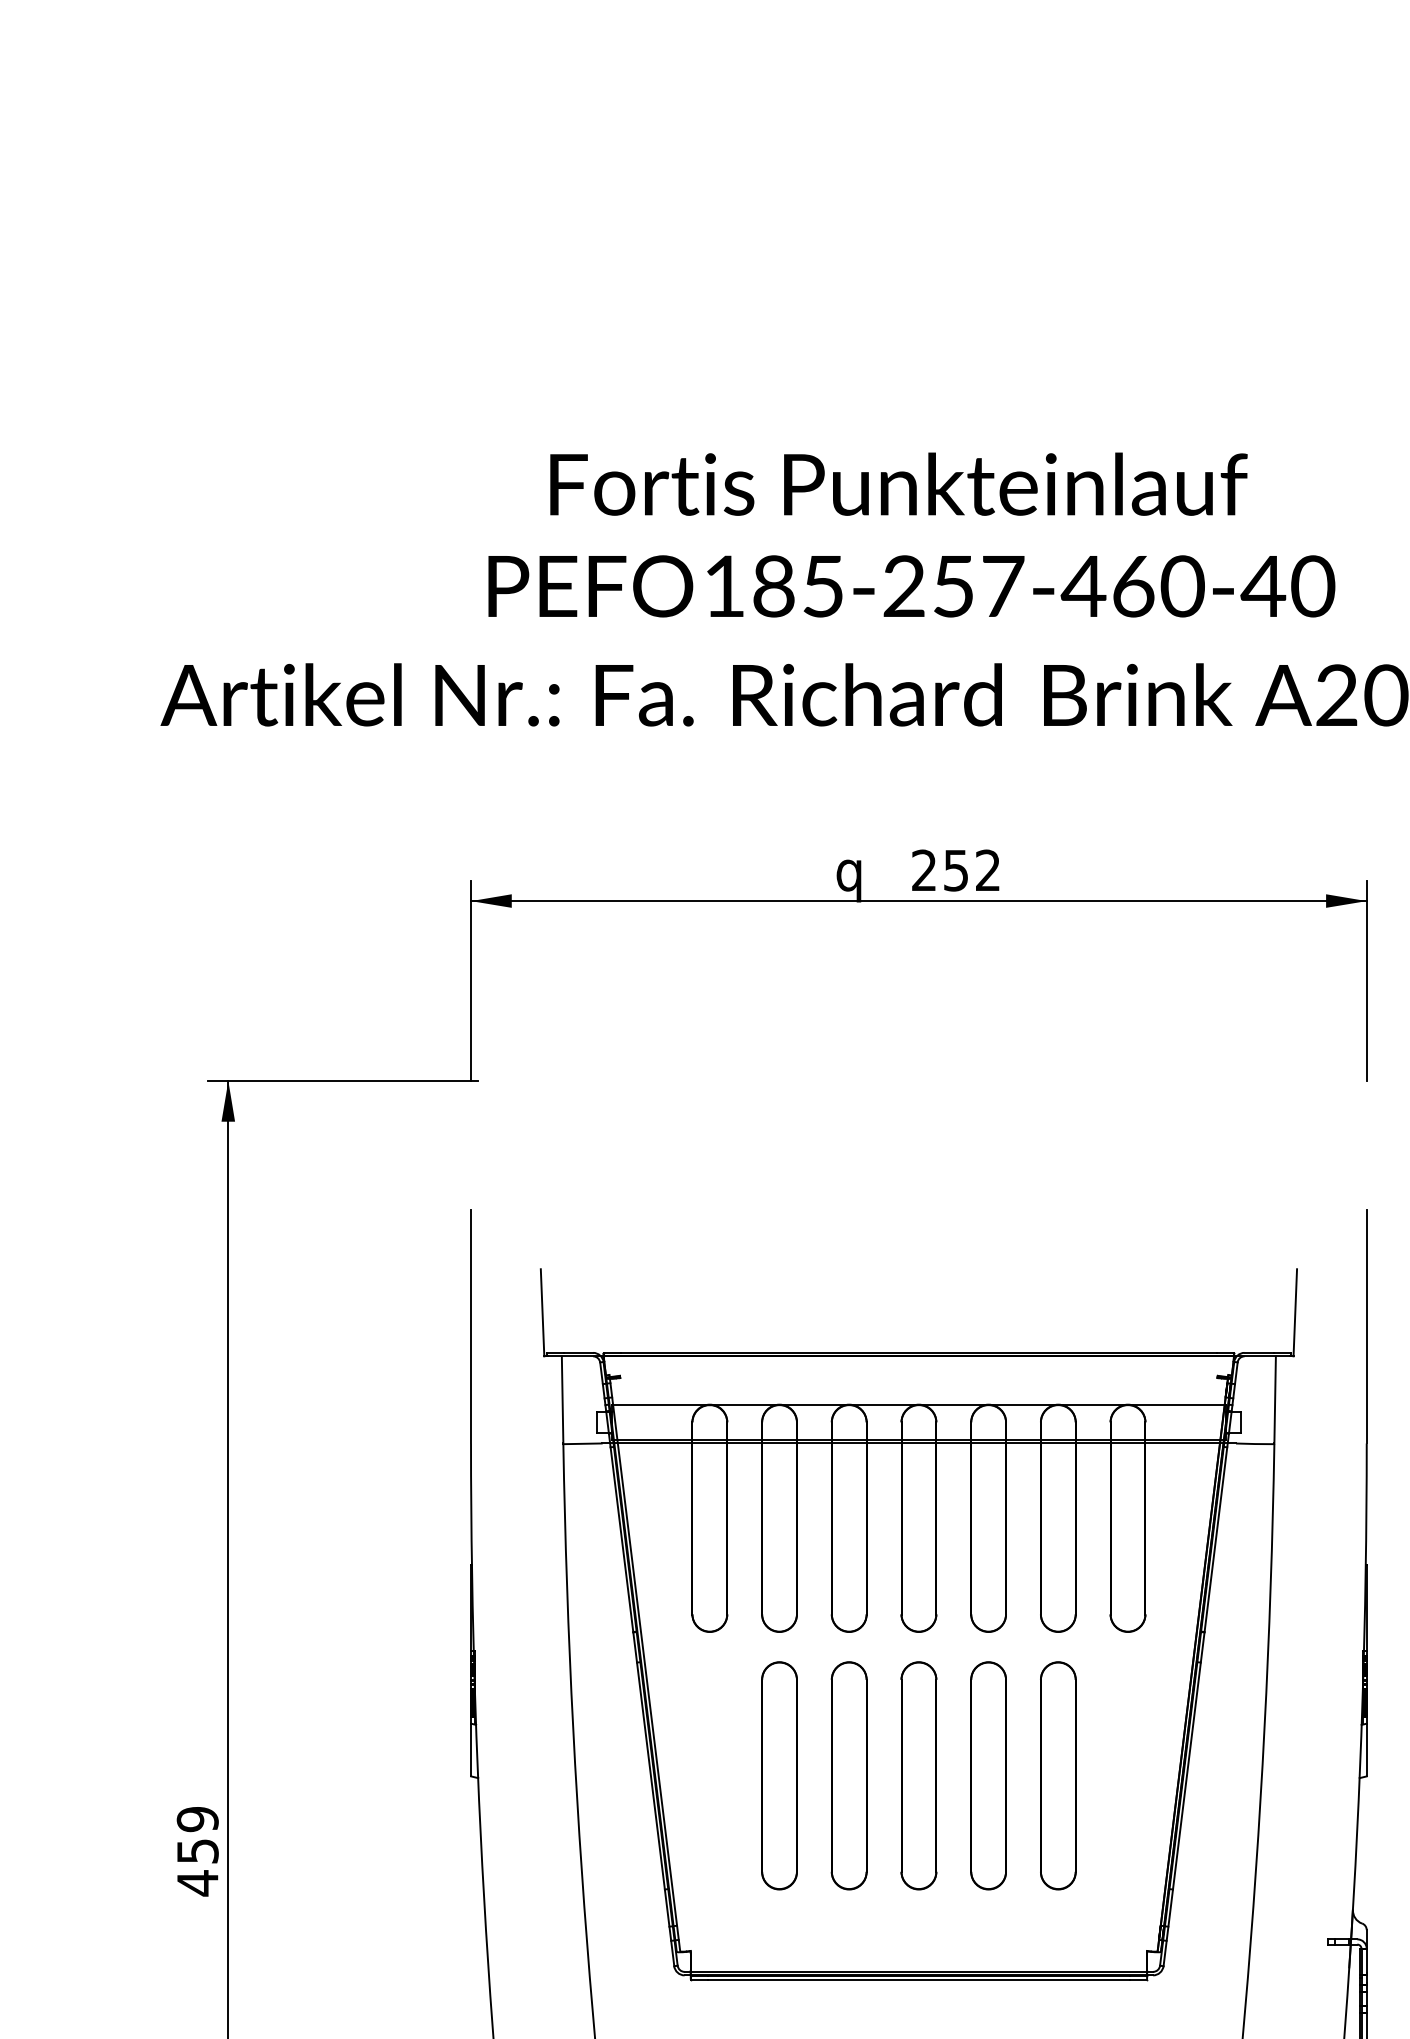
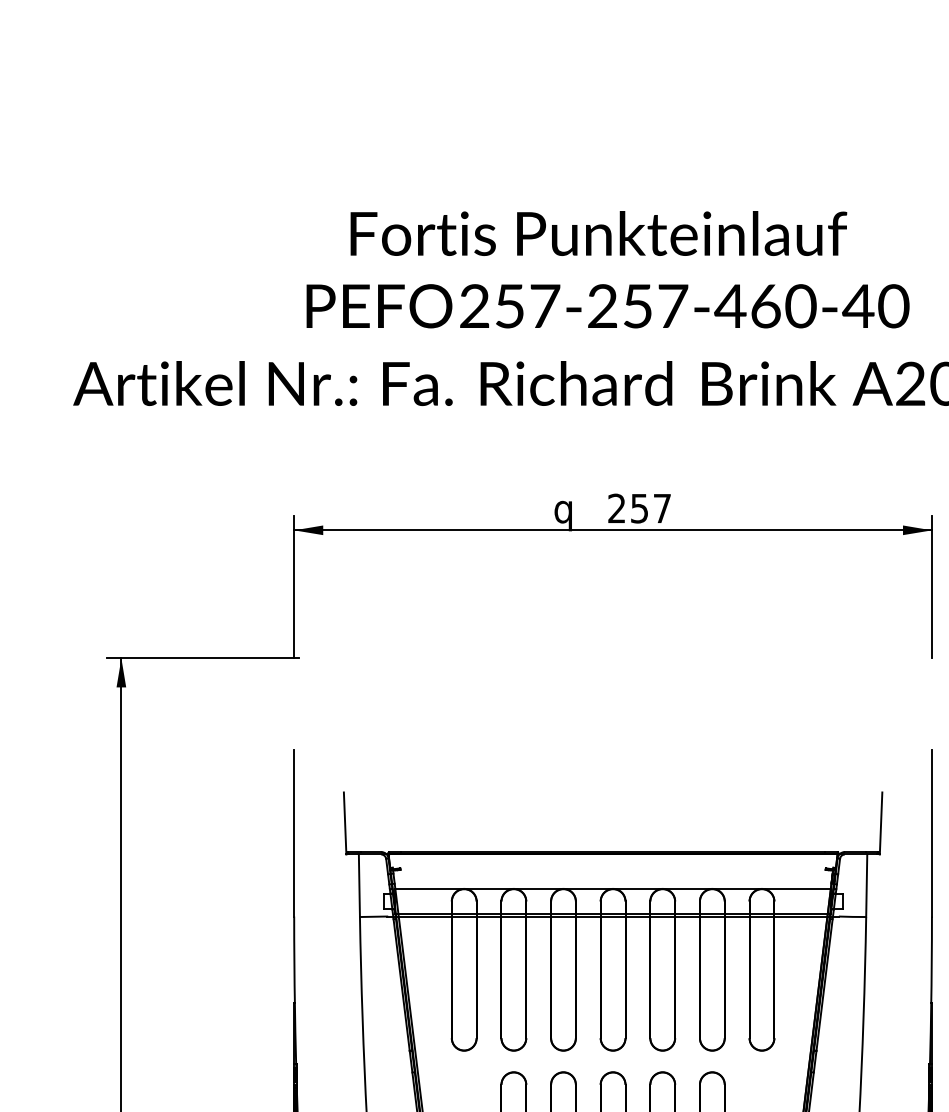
text: (774, 586) -> (510, 306), 185-257-460-40 -> 257-257-460-40
text: (987, 869) -> (661, 507), 252 -> 257

